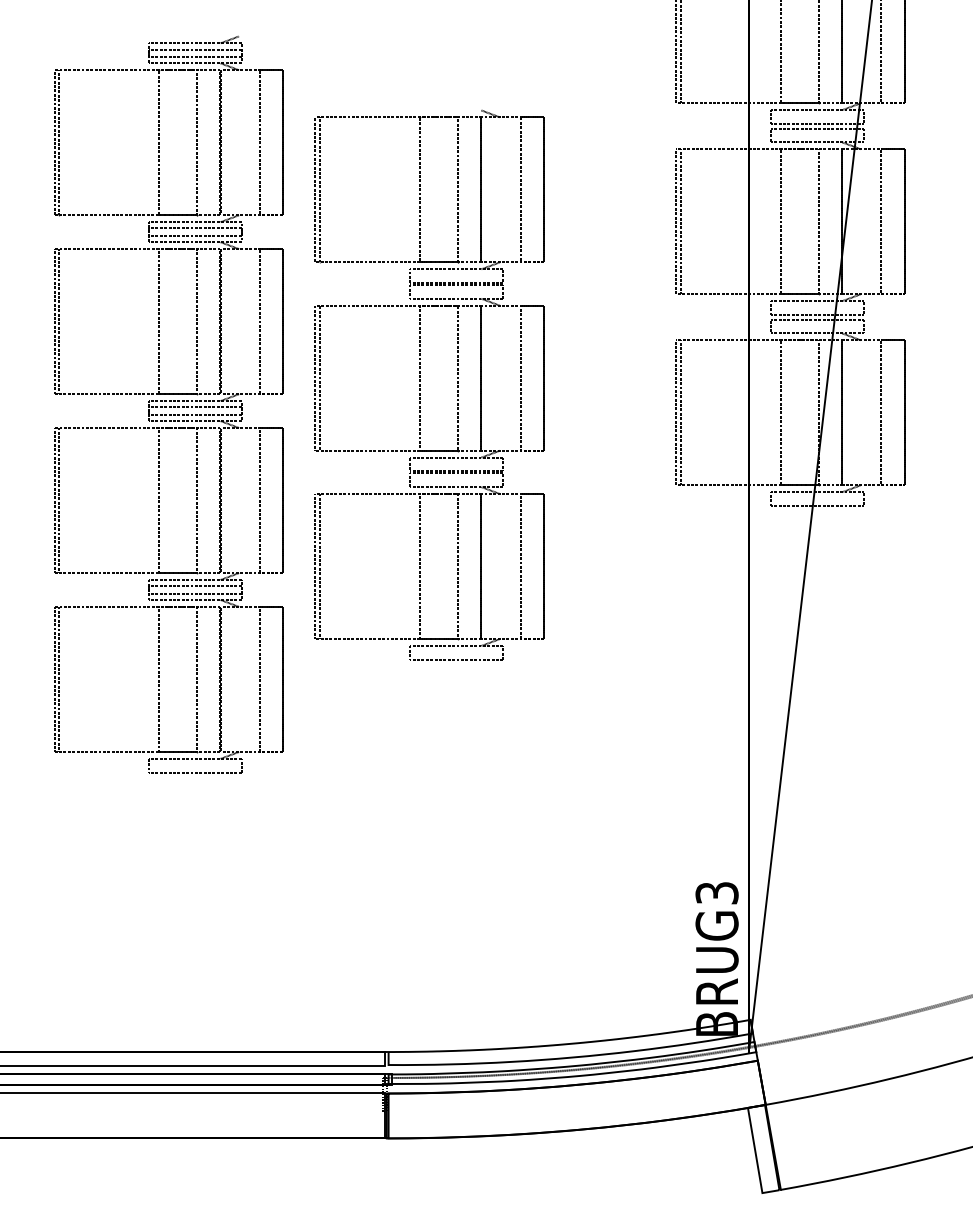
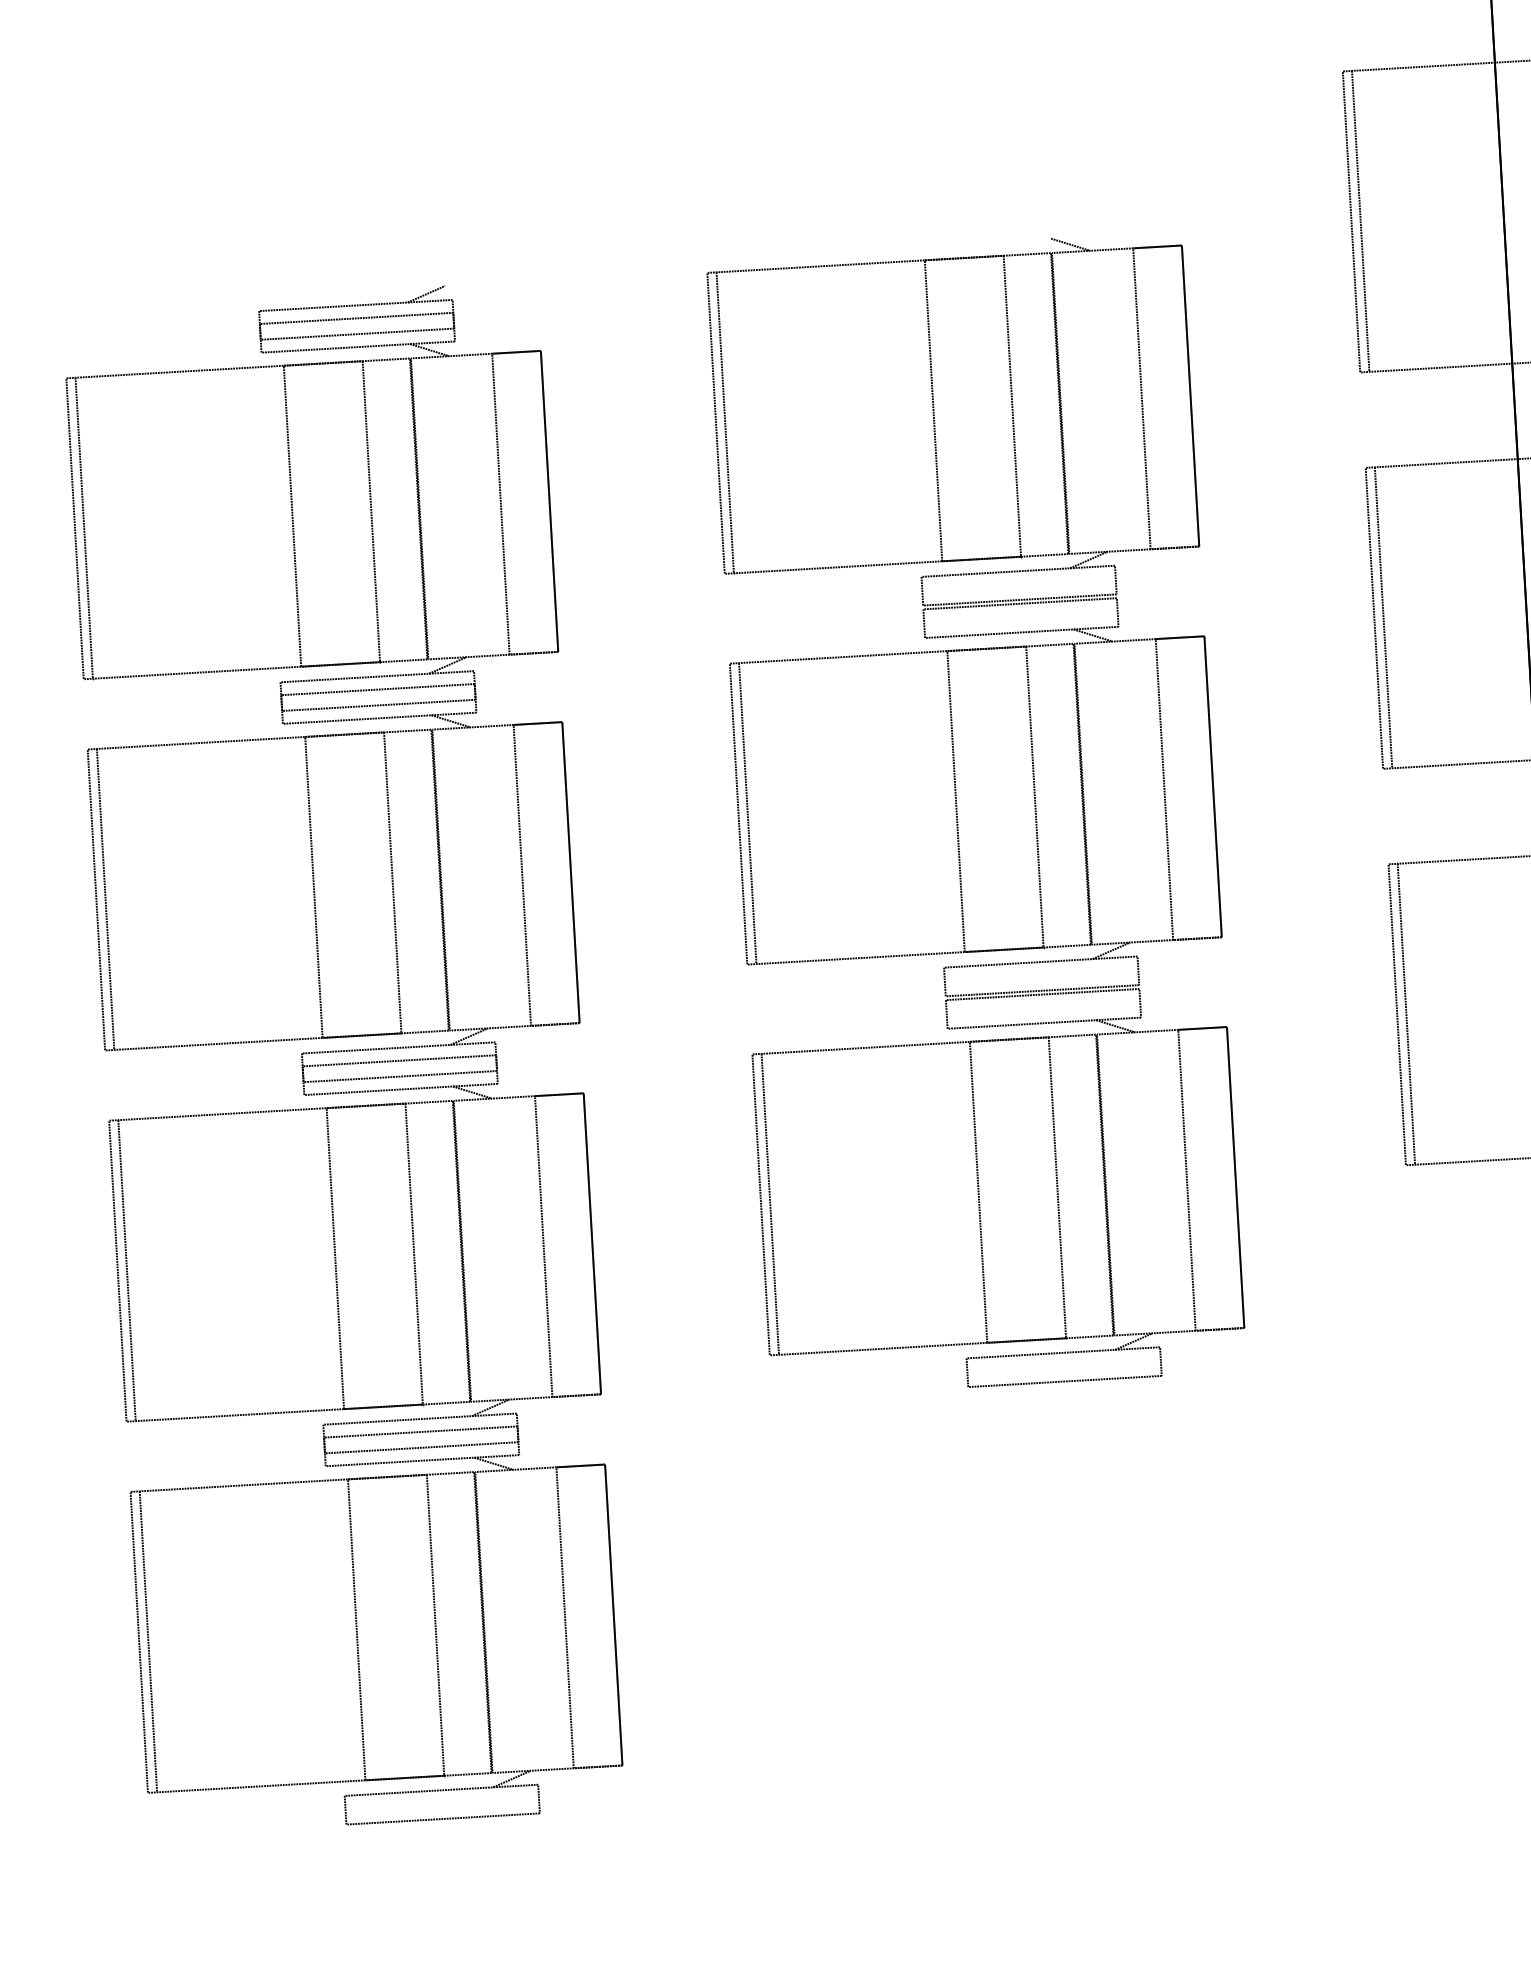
part: (420, 384) -> (957, 814), moved

